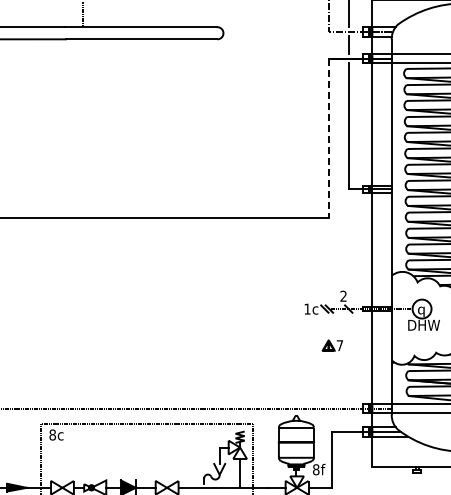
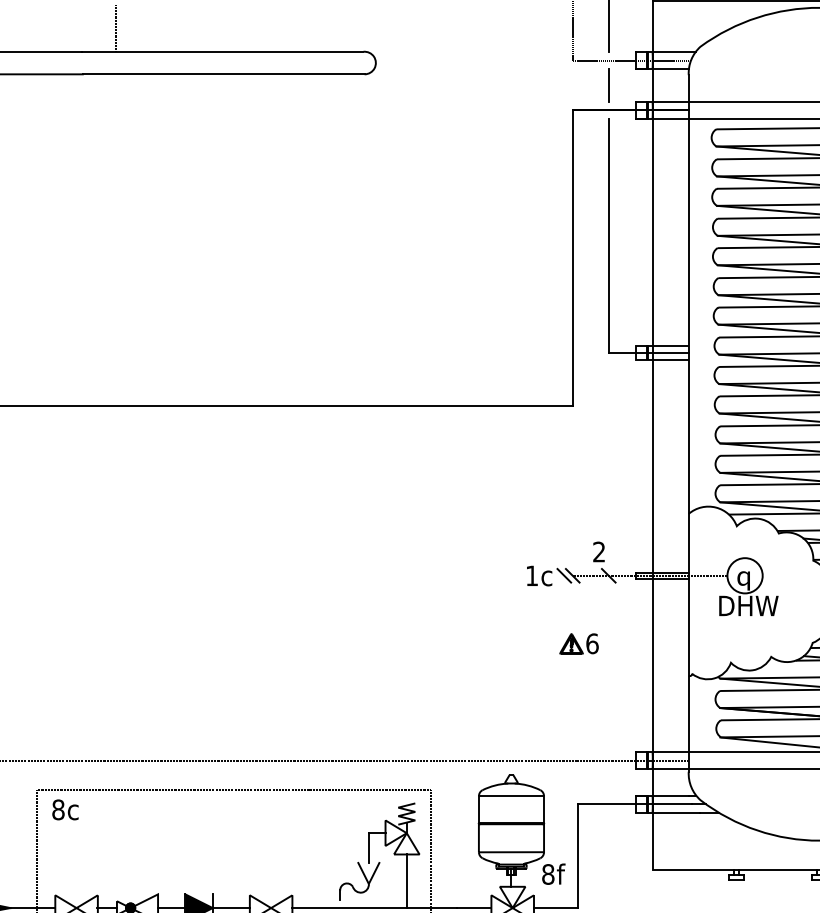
line: (329, 138) -> (572, 258), dashed -> solid
text: (339, 345) -> (591, 643), 7 -> 6

